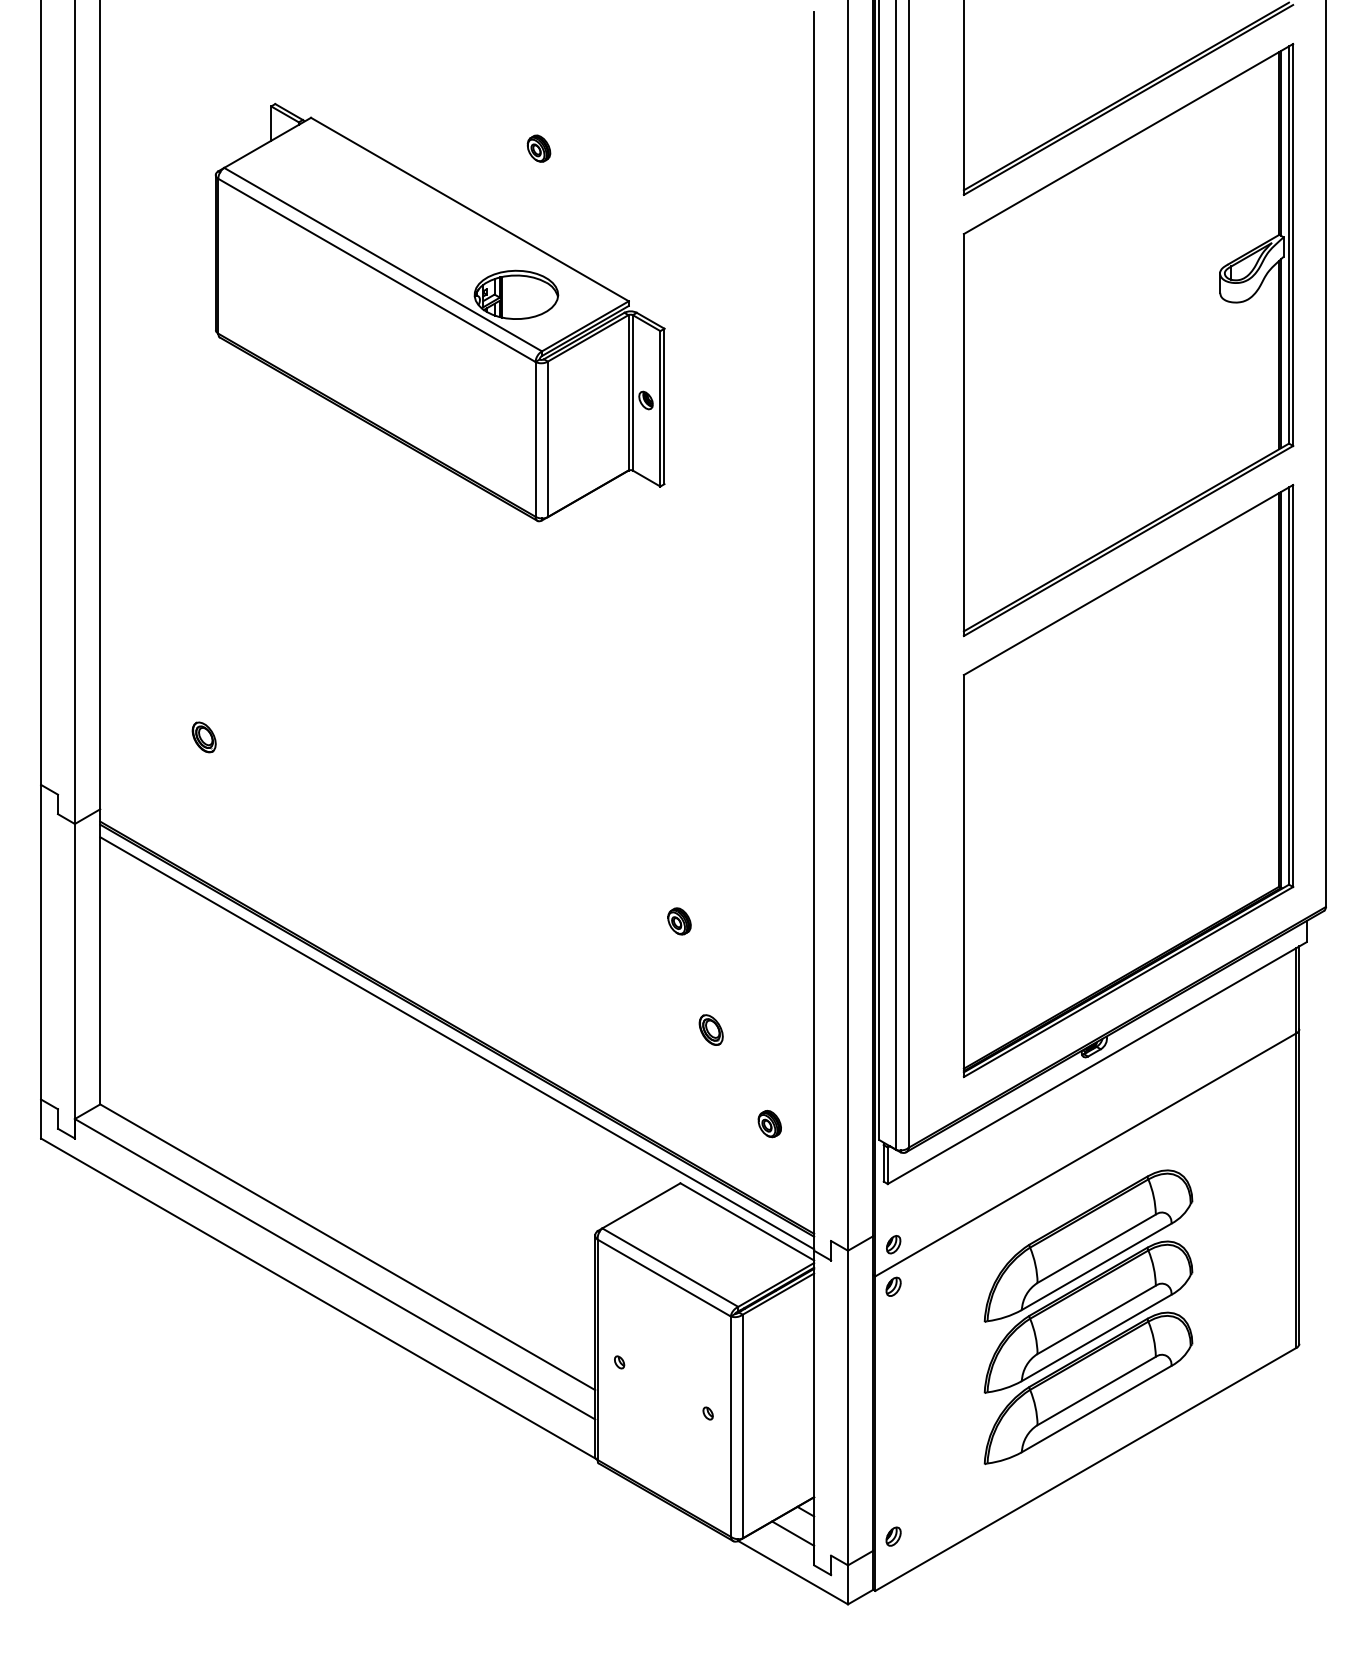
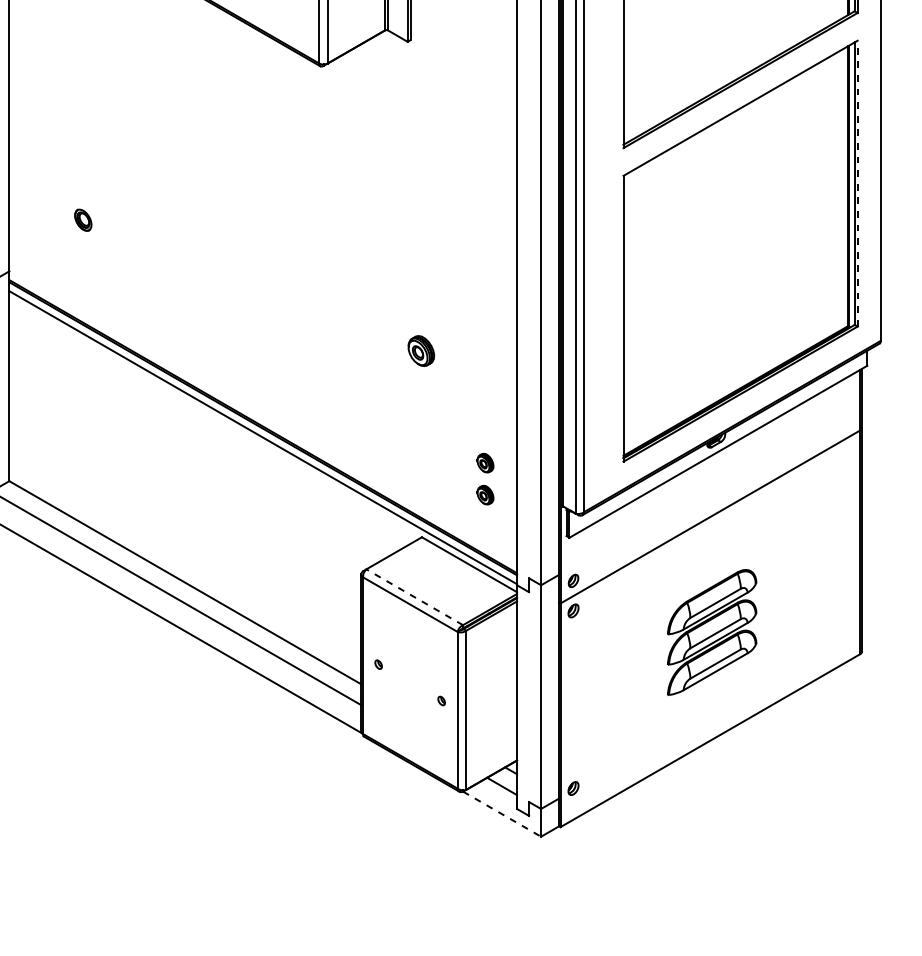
line: (1293, 686) -> (857, 184), solid -> dashed
part: (679, 921) -> (421, 351), size x1.6
part: (710, 1029) -> (443, 427), removed
part: (769, 1079) -> (485, 463), added
line: (669, 1267) -> (414, 597), solid -> dashed
part: (1088, 1317) -> (712, 632), size x0.6
line: (793, 1572) -> (502, 814), solid -> dashed

